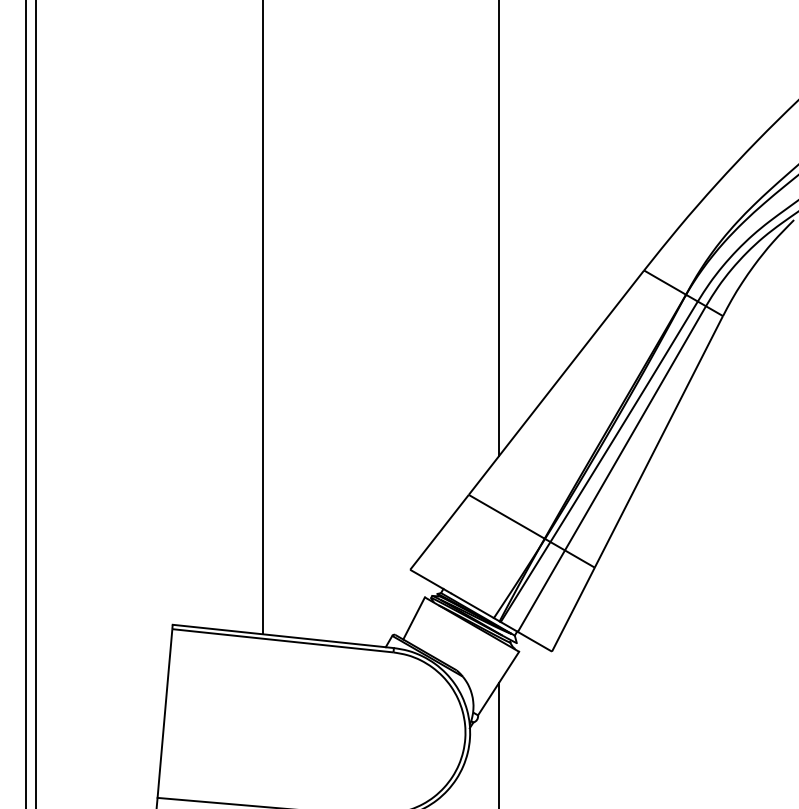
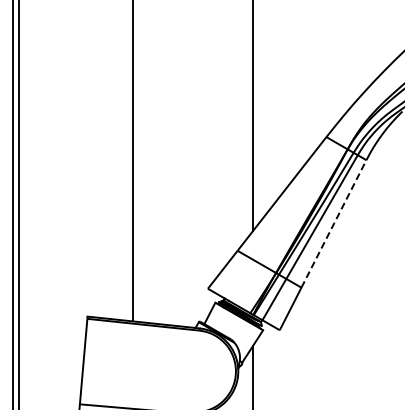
line: (660, 441) -> (334, 223), solid -> dashed

